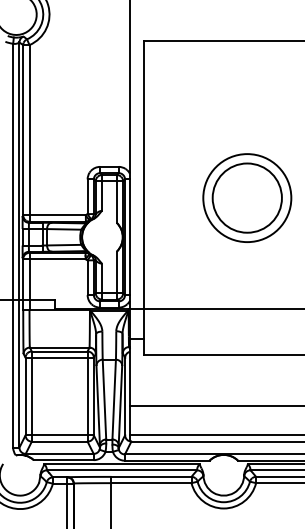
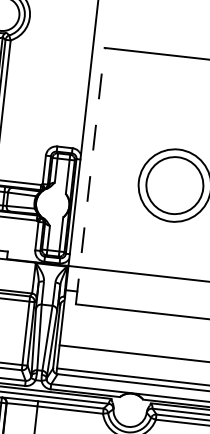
line: (143, 198) -> (89, 176), solid -> dashed

